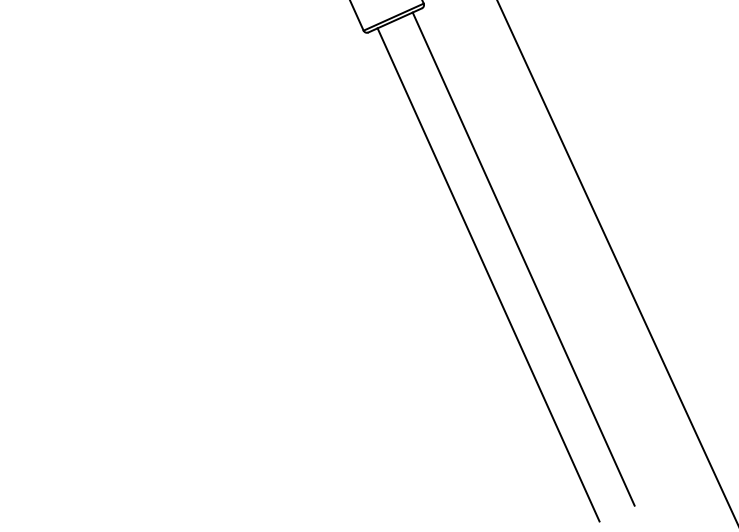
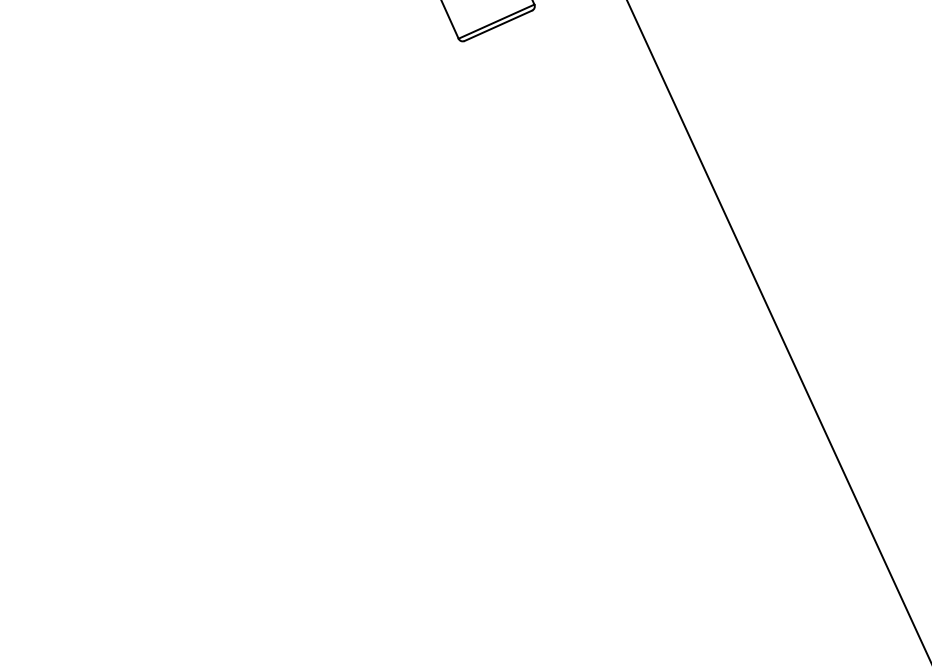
line: (523, 258) -> (660, 326), removed
line: (488, 274) -> (616, 346), removed

